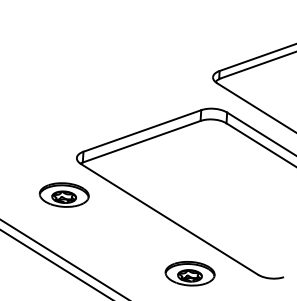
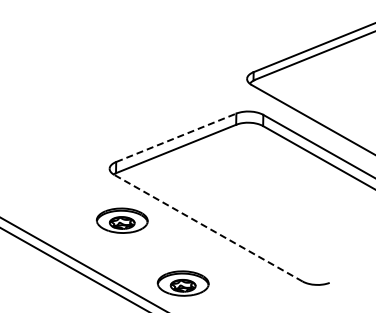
line: (142, 130) -> (176, 137), solid -> dashed
part: (63, 194) -> (121, 220), moved
line: (169, 219) -> (208, 228), solid -> dashed
part: (189, 273) -> (182, 283), moved

